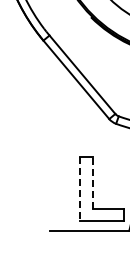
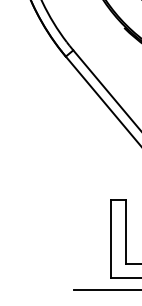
line: (92, 182) -> (126, 231), dashed -> solid
line: (79, 188) -> (110, 238), dashed -> solid

